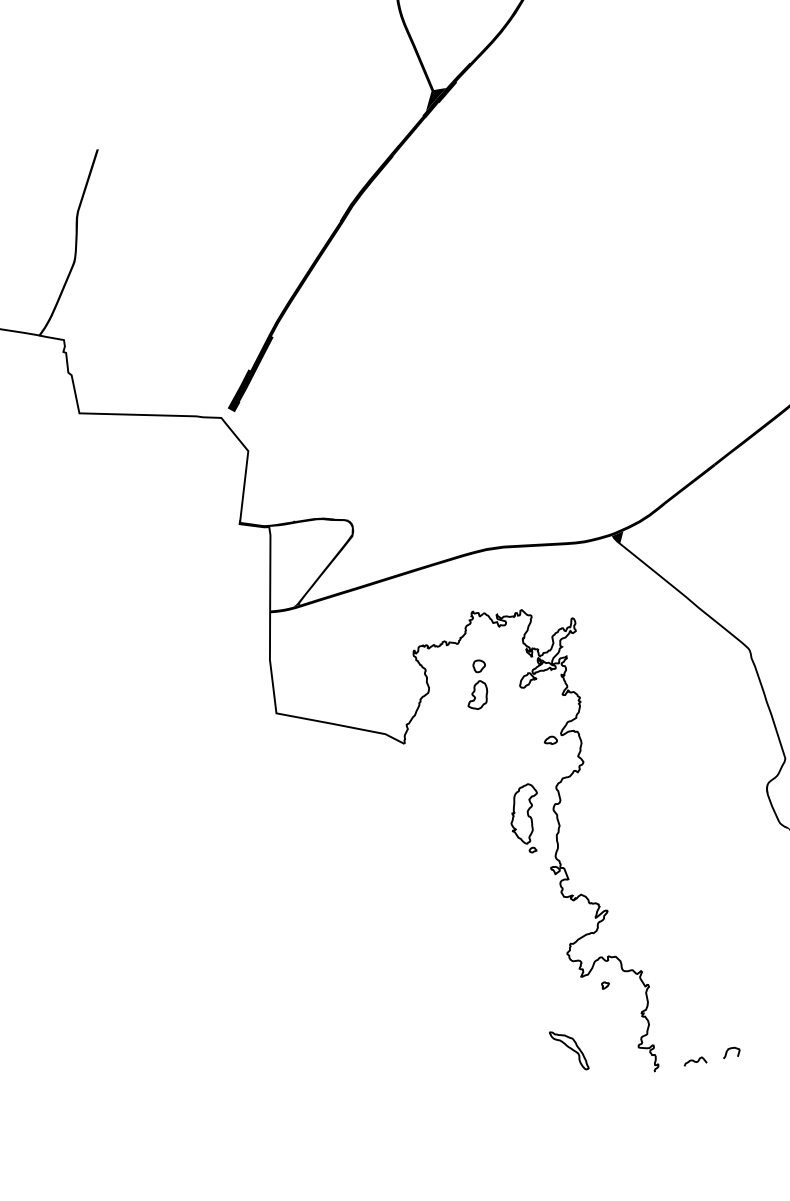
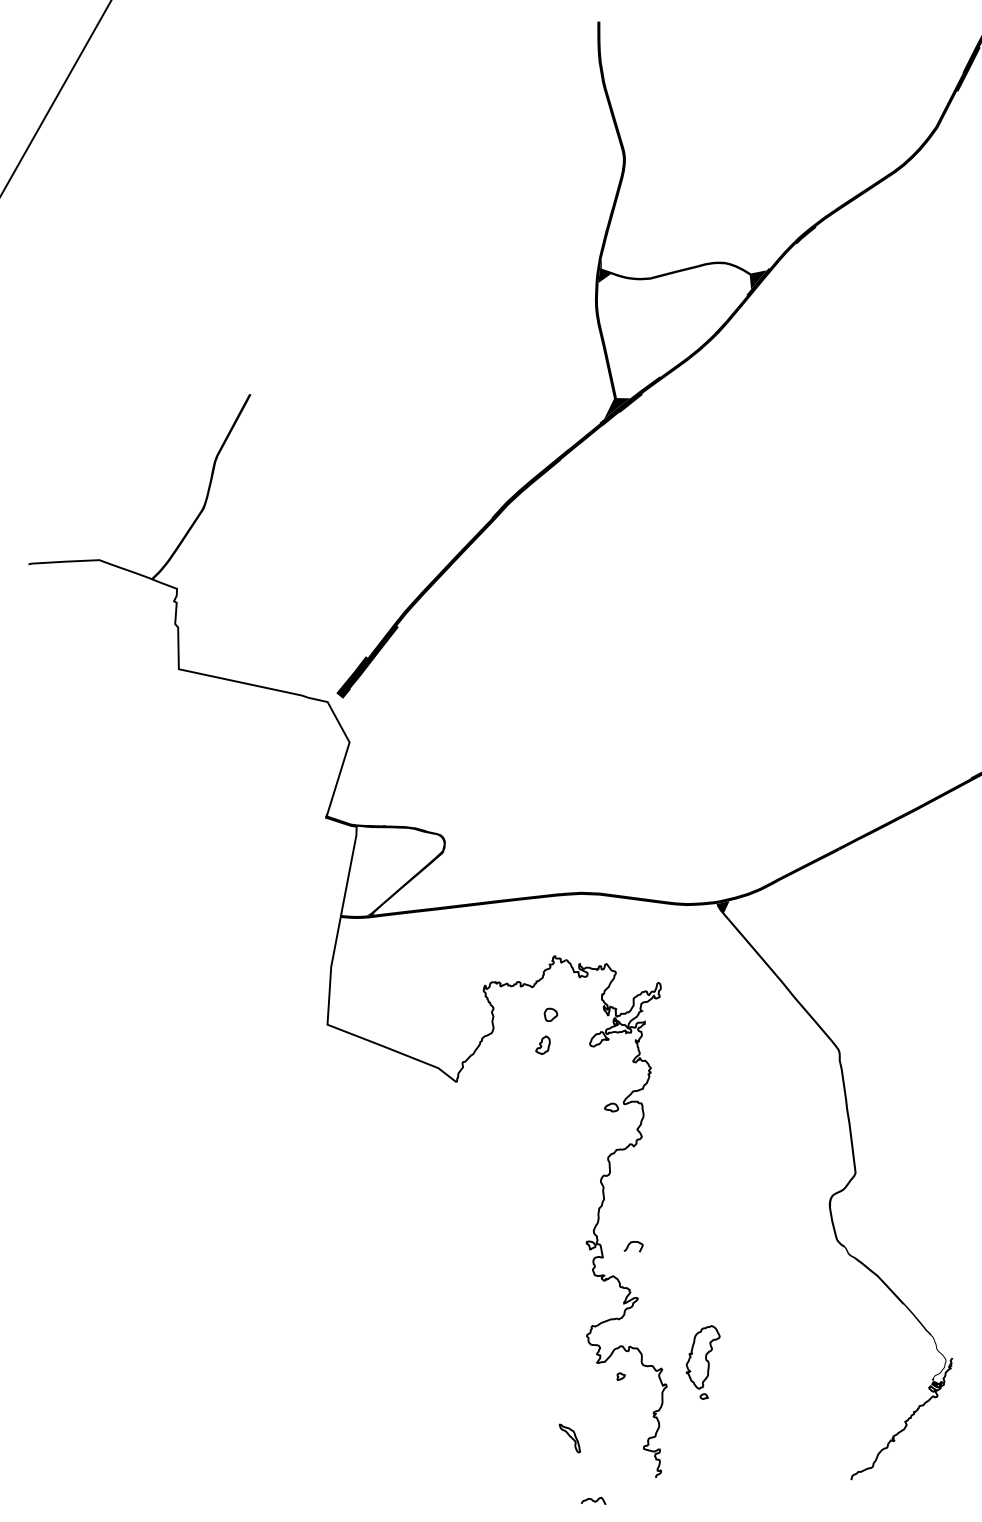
part: (476, 694) -> (542, 1044), size x0.6
part: (525, 819) -> (702, 1362), moved
part: (568, 1050) -> (569, 1438), size x0.6
curve: (728, 1050) -> (631, 1243), moved
curve: (695, 1061) -> (593, 1500), moved

